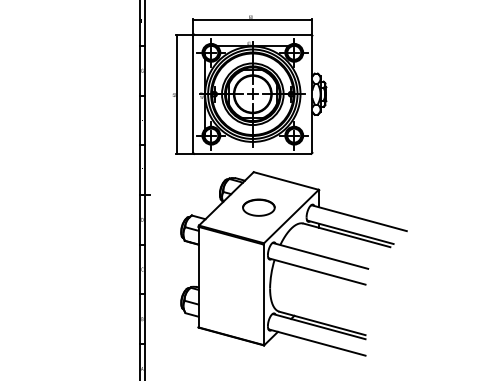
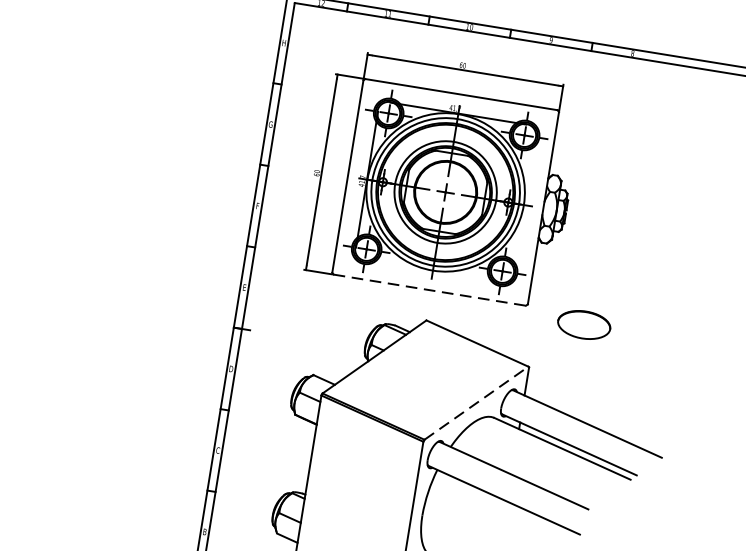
line: (252, 153) -> (429, 289), solid -> dashed
part: (258, 207) -> (583, 324), moved
line: (291, 216) -> (476, 403), solid -> dashed

